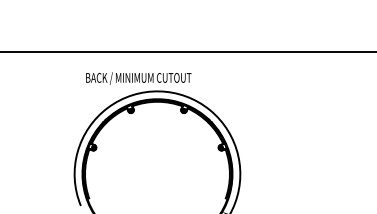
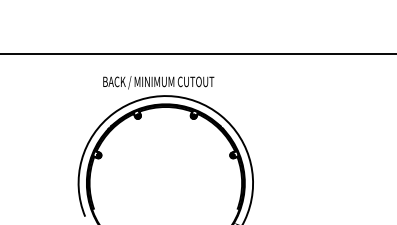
text: (138, 78) -> (158, 82), moved

